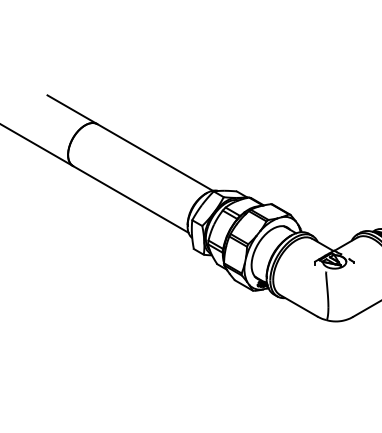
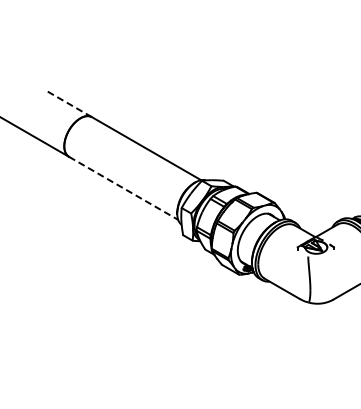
line: (71, 109) -> (67, 103), solid -> dashed
line: (131, 199) -> (124, 188), solid -> dashed

